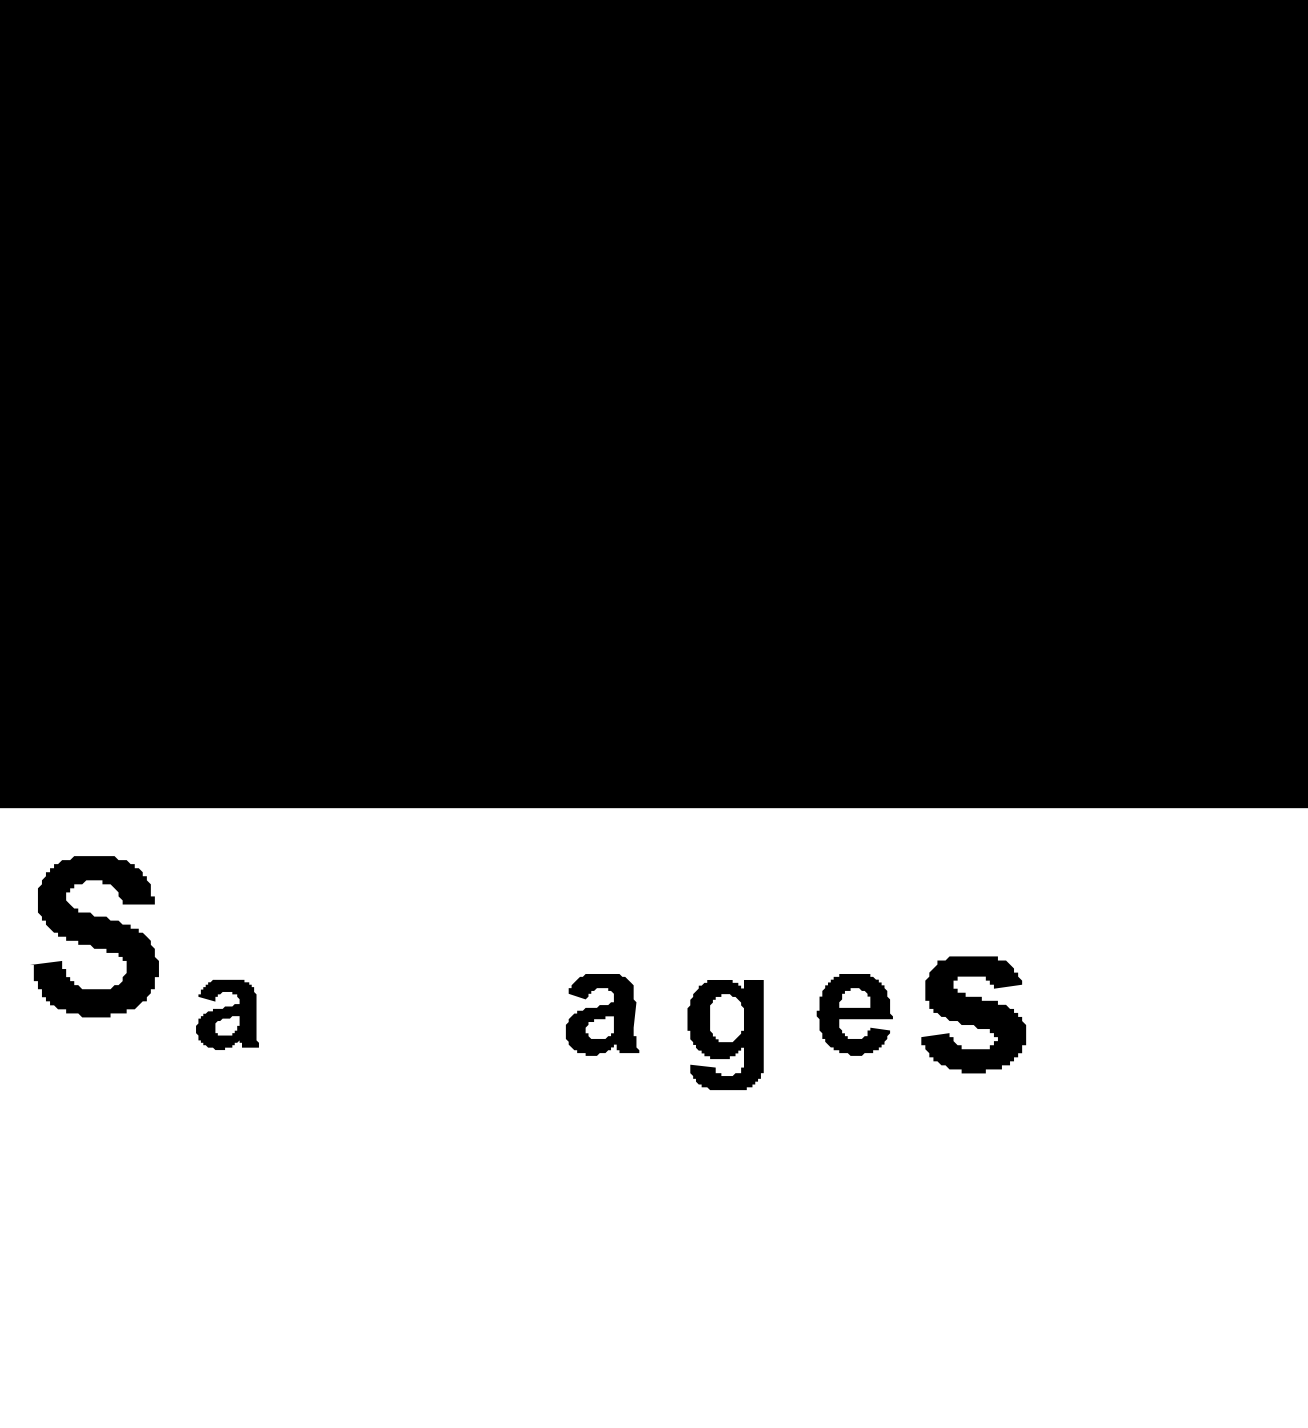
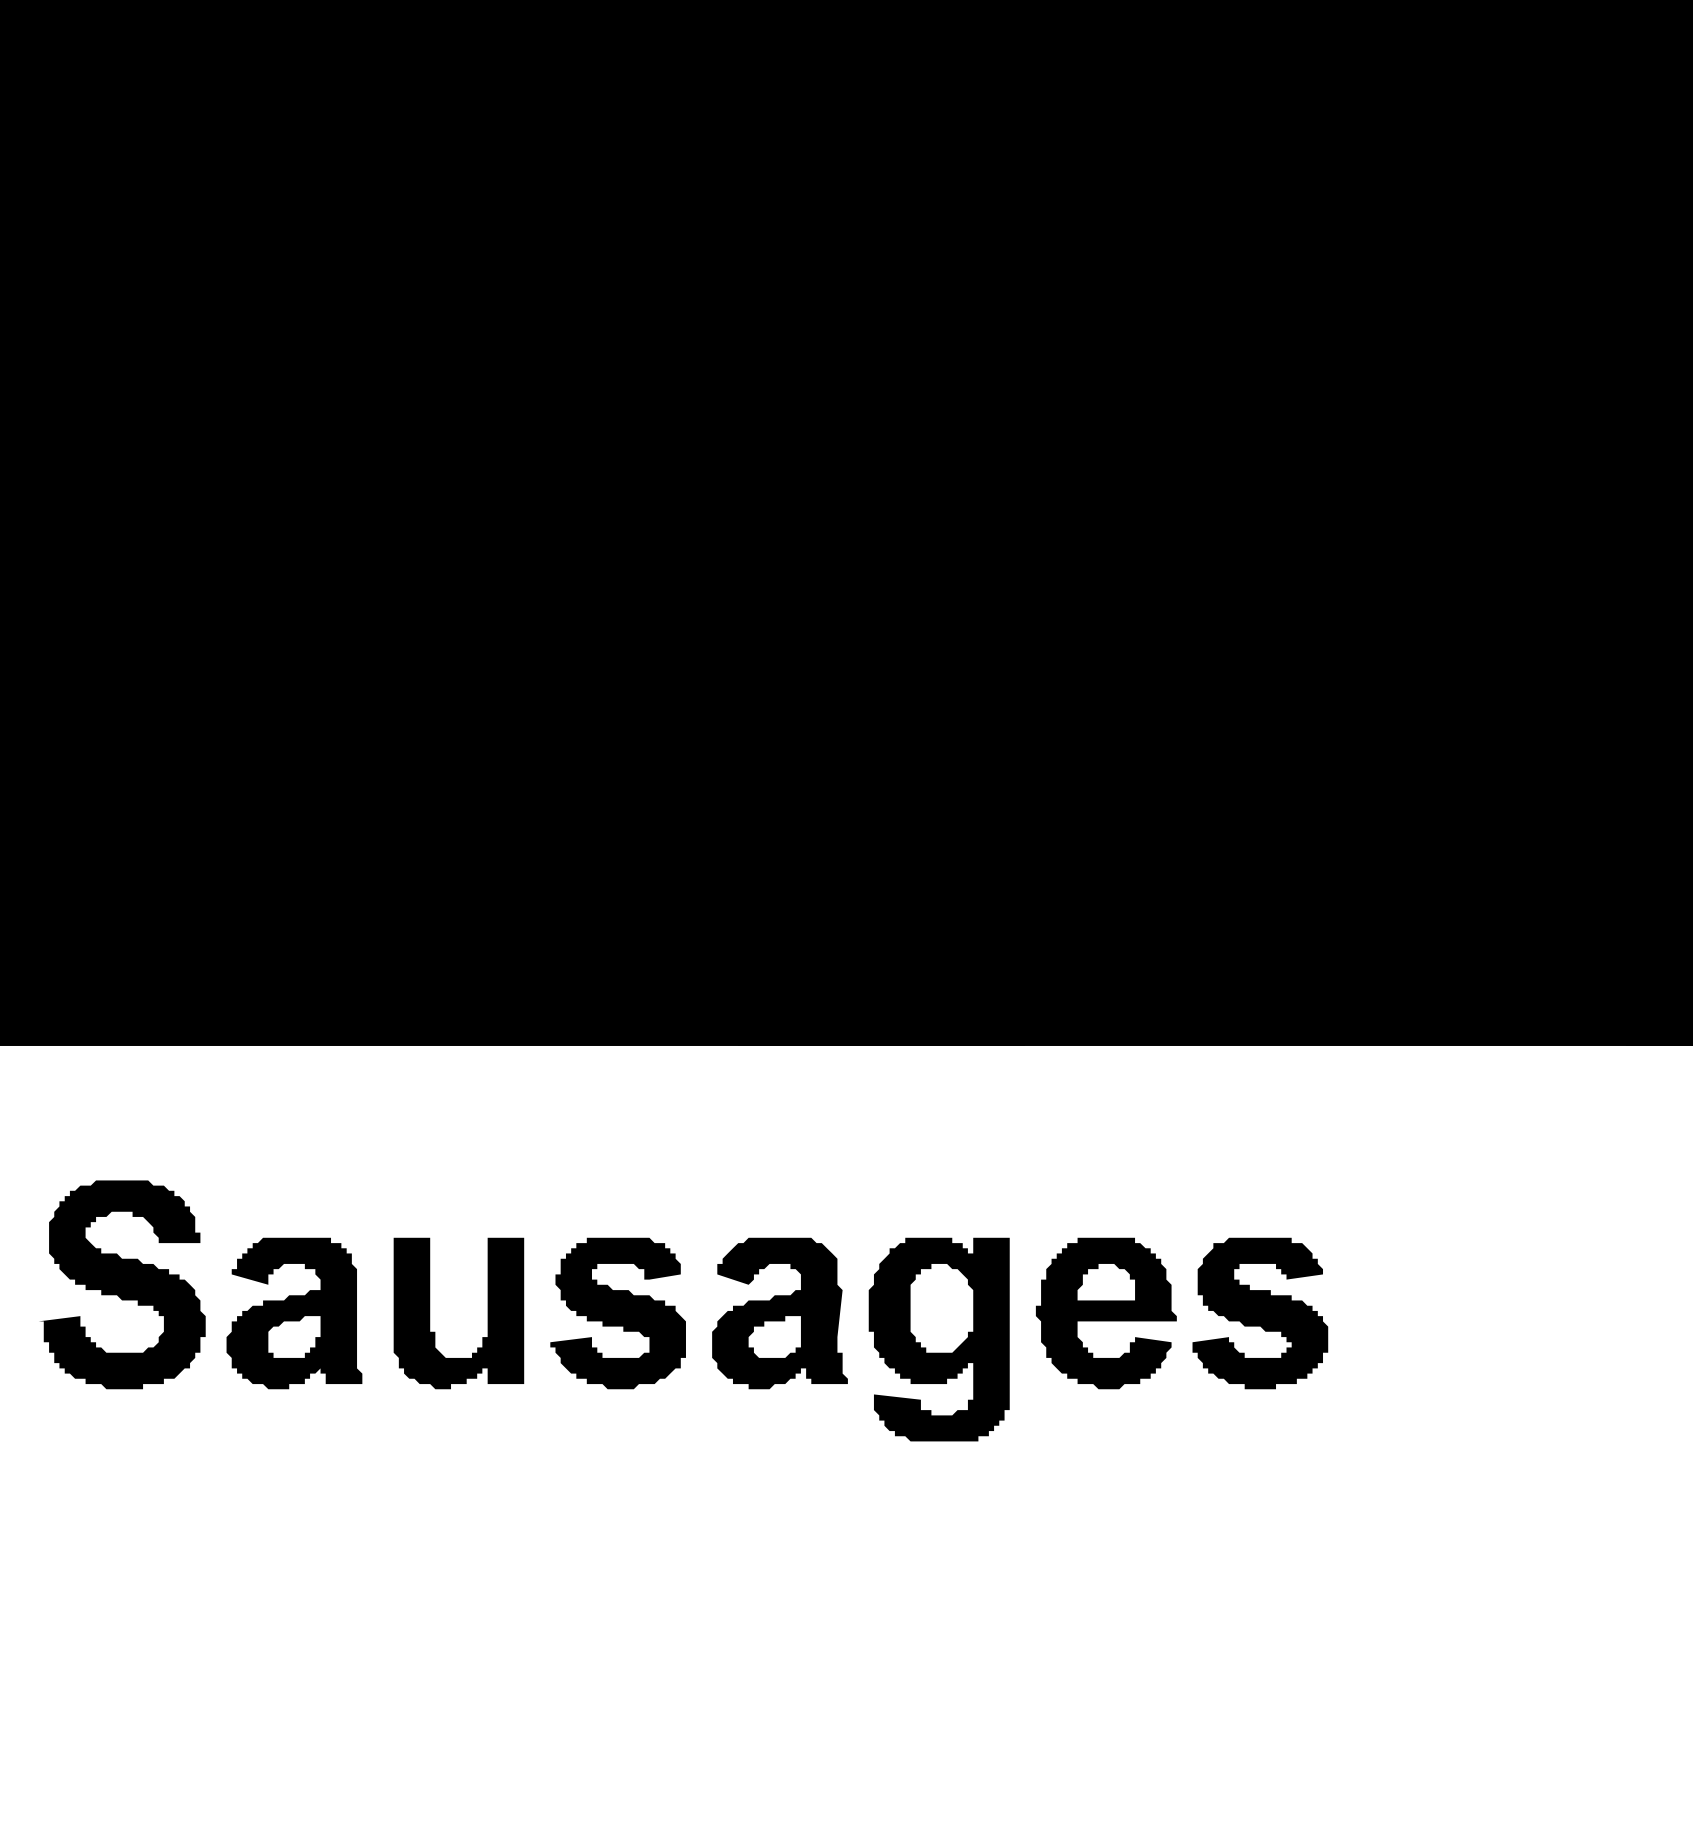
part: (94, 936) -> (122, 1284), moved
part: (227, 1014) -> (294, 1312), size x1.67
part: (332, 1014) -> (430, 1312), added
fill: (477, 1014) -> (618, 1312), added
part: (602, 1014) -> (779, 1312), size x1.43
part: (854, 1014) -> (1106, 1312), size x1.43
part: (725, 1034) -> (939, 1338), size x1.43

